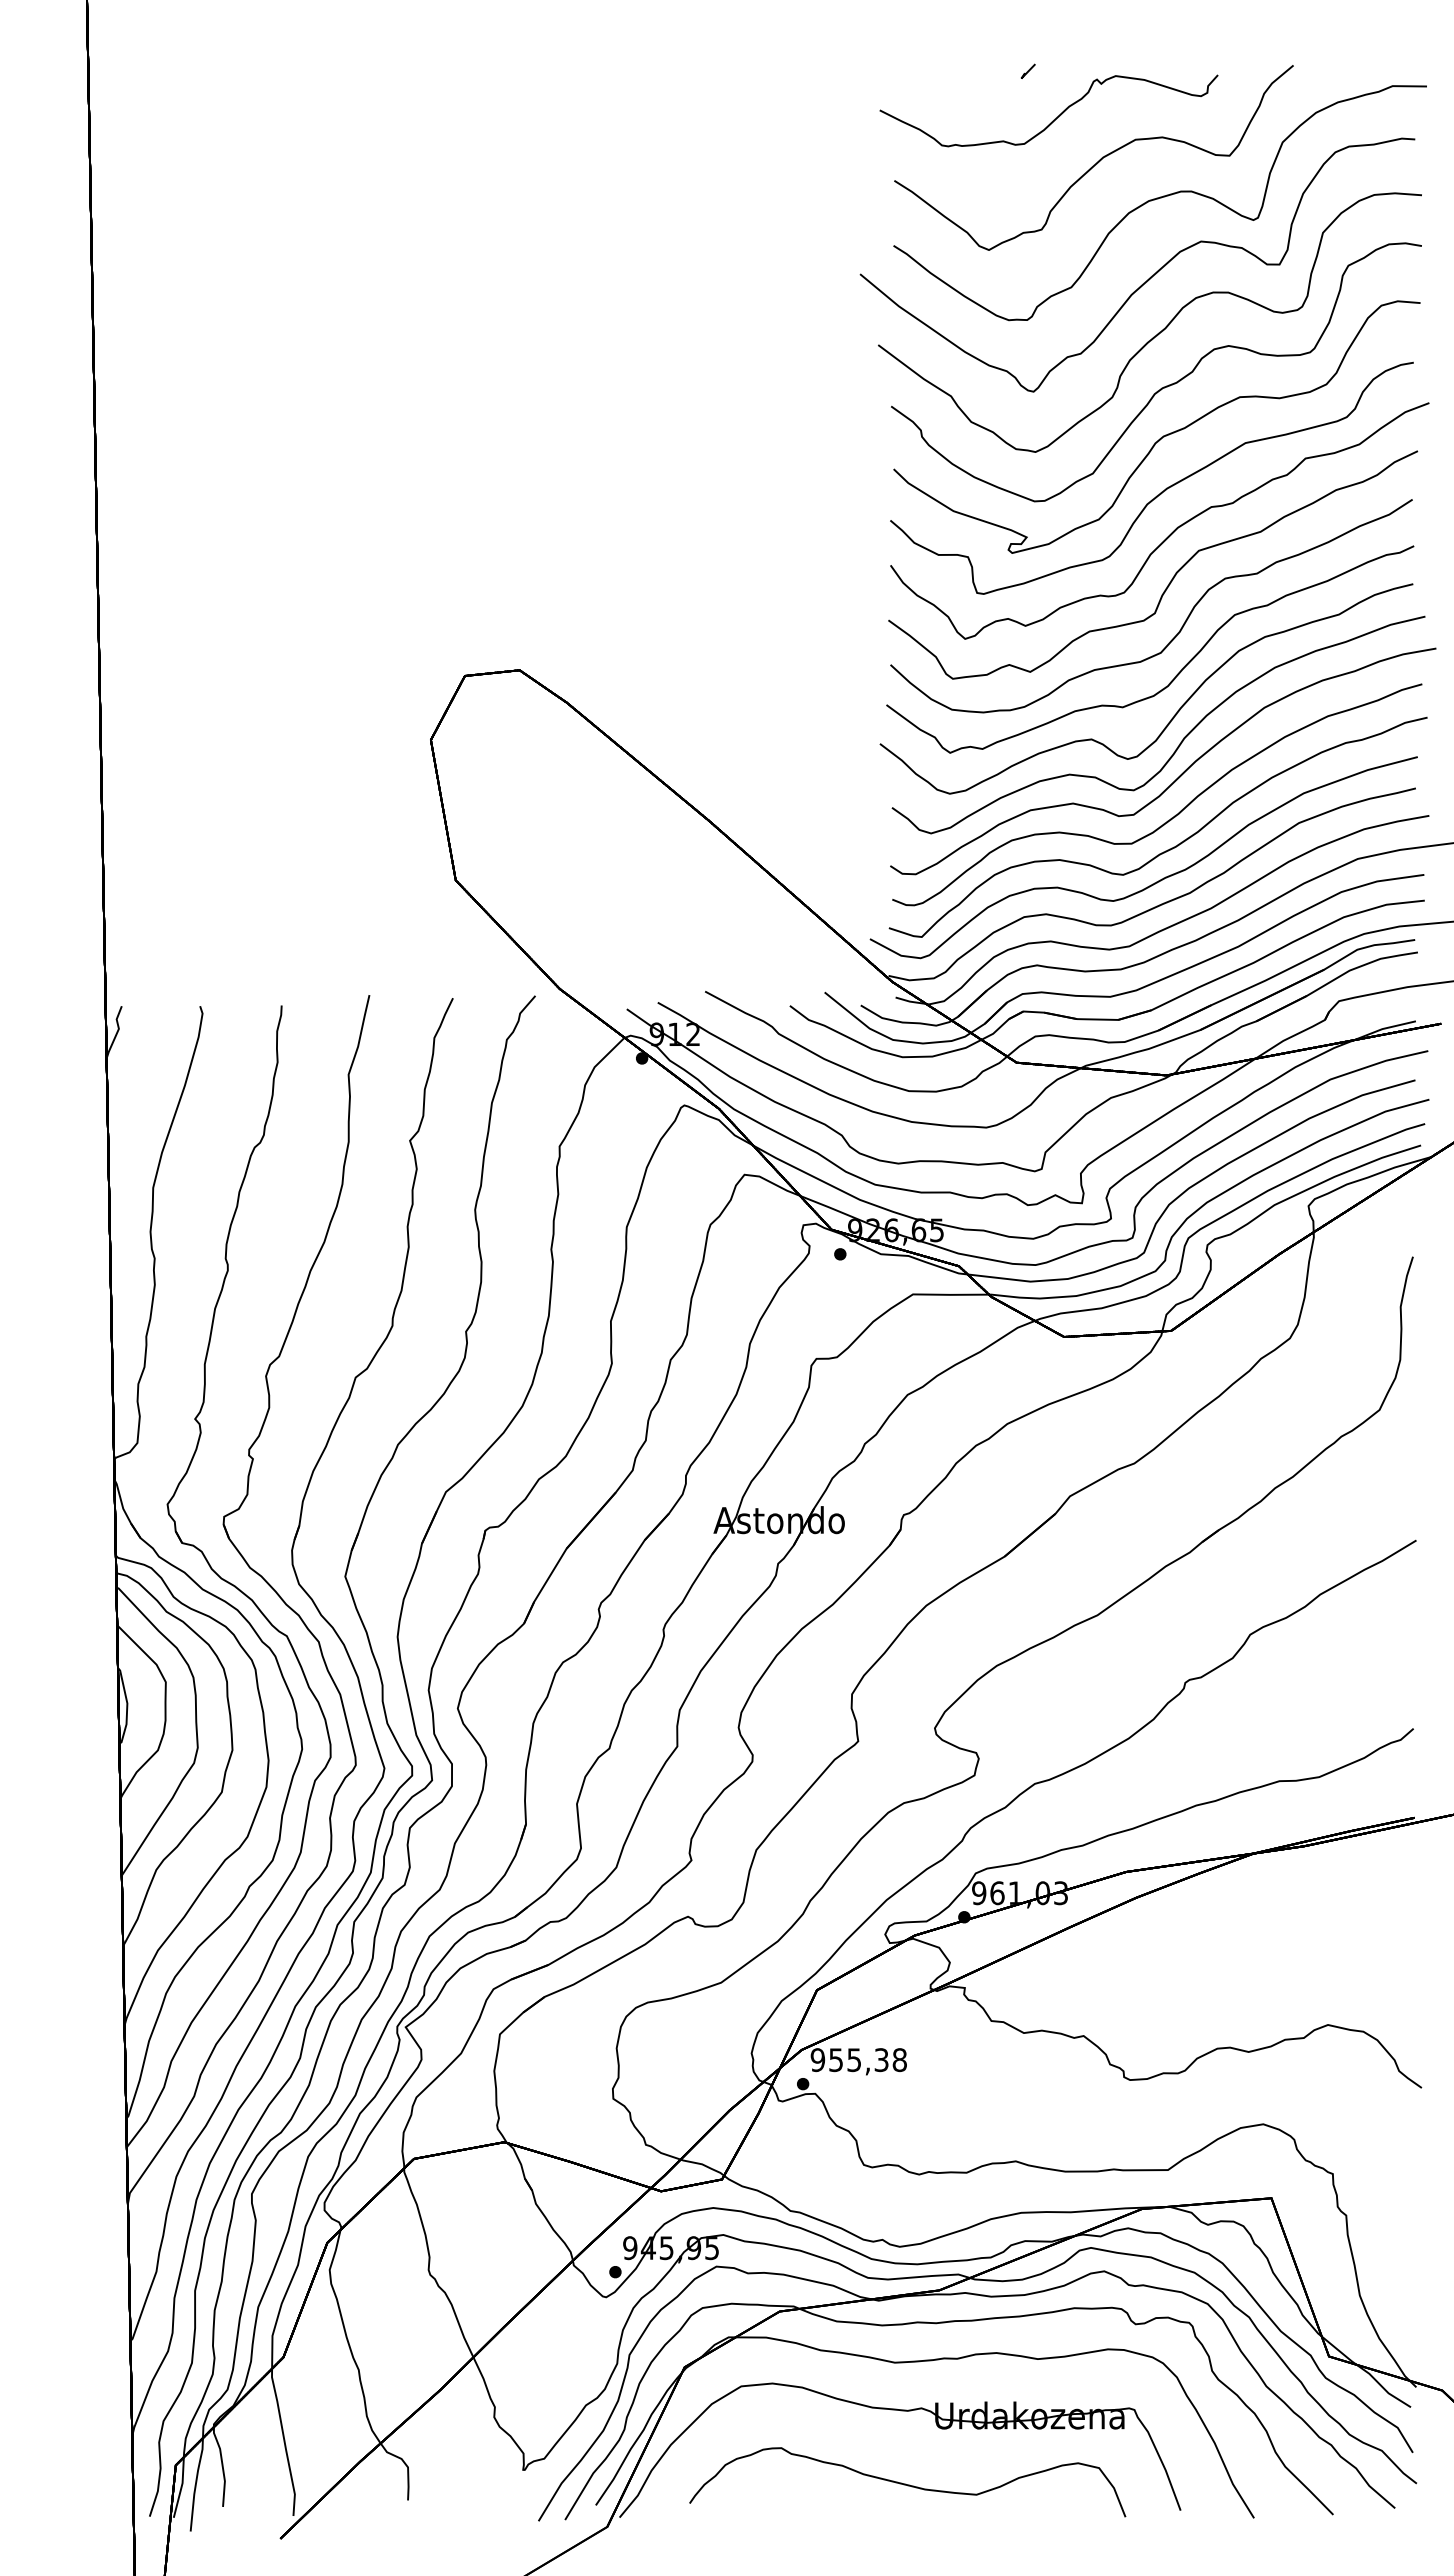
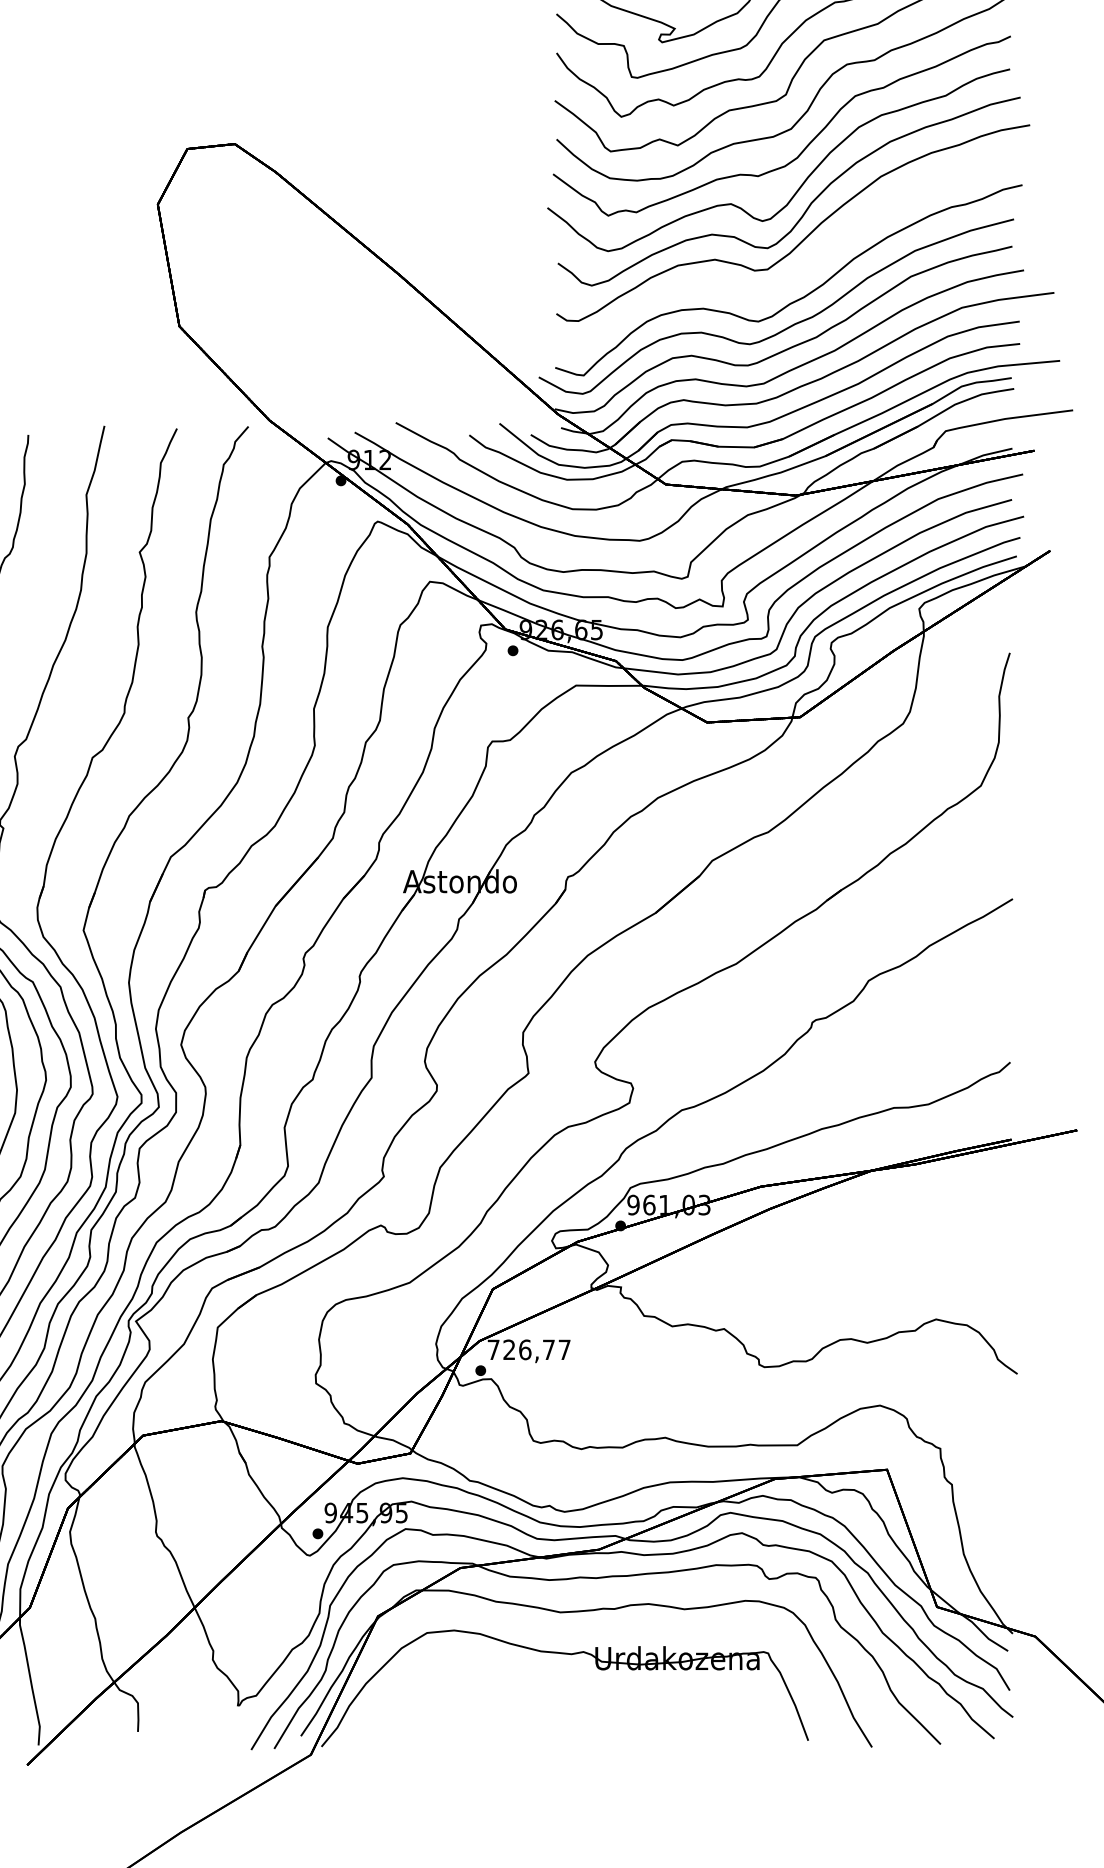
part: (1175, 814) -> (803, 269), removed
text: (858, 2060) -> (528, 1350), 955,38 -> 726,77
curve: (907, 2484) -> (571, 1718), removed

